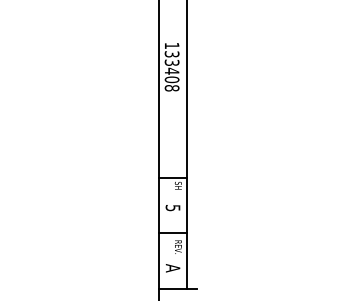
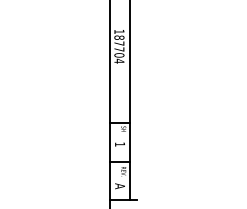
text: (172, 71) -> (119, 49), 133408 -> 187704
text: (172, 208) -> (119, 144), 5 -> 1

